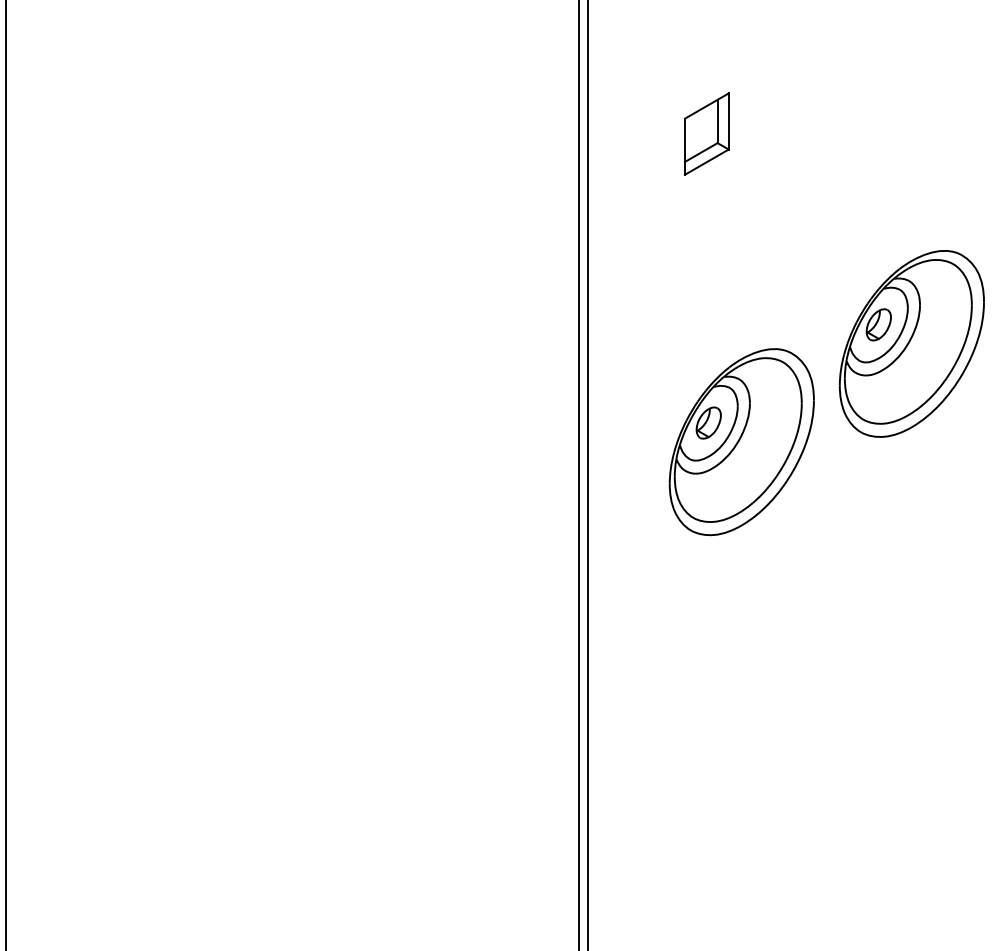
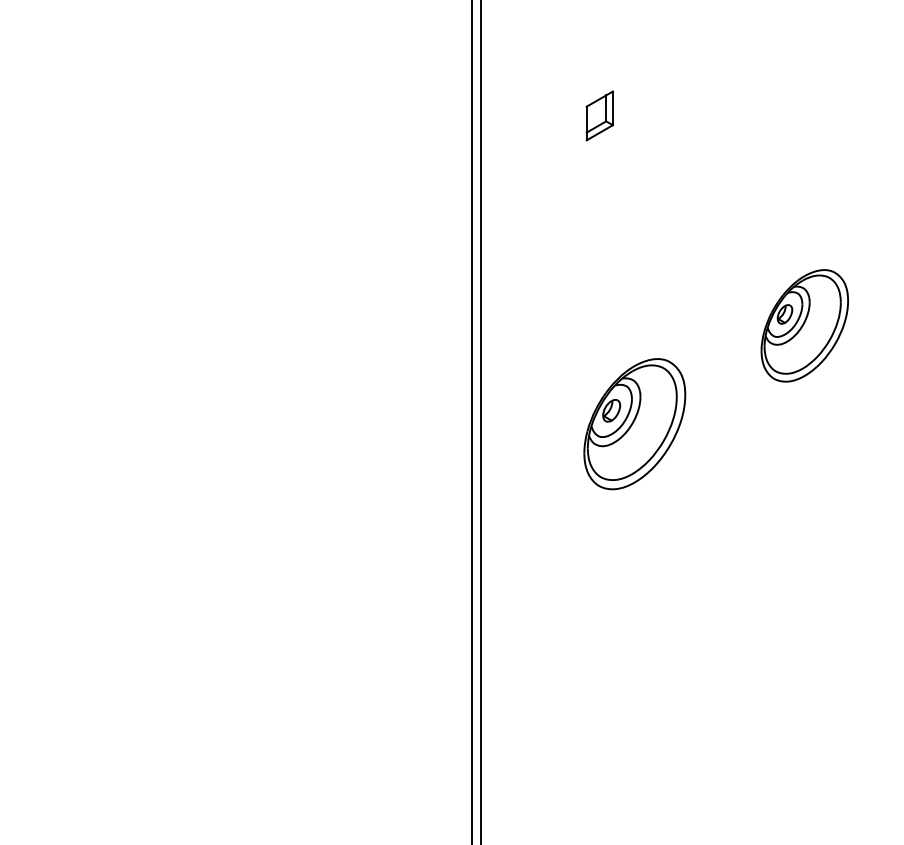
part: (706, 133) -> (599, 115), size x0.6
part: (911, 343) -> (804, 325), size x0.6
part: (741, 442) -> (634, 424), size x0.7

